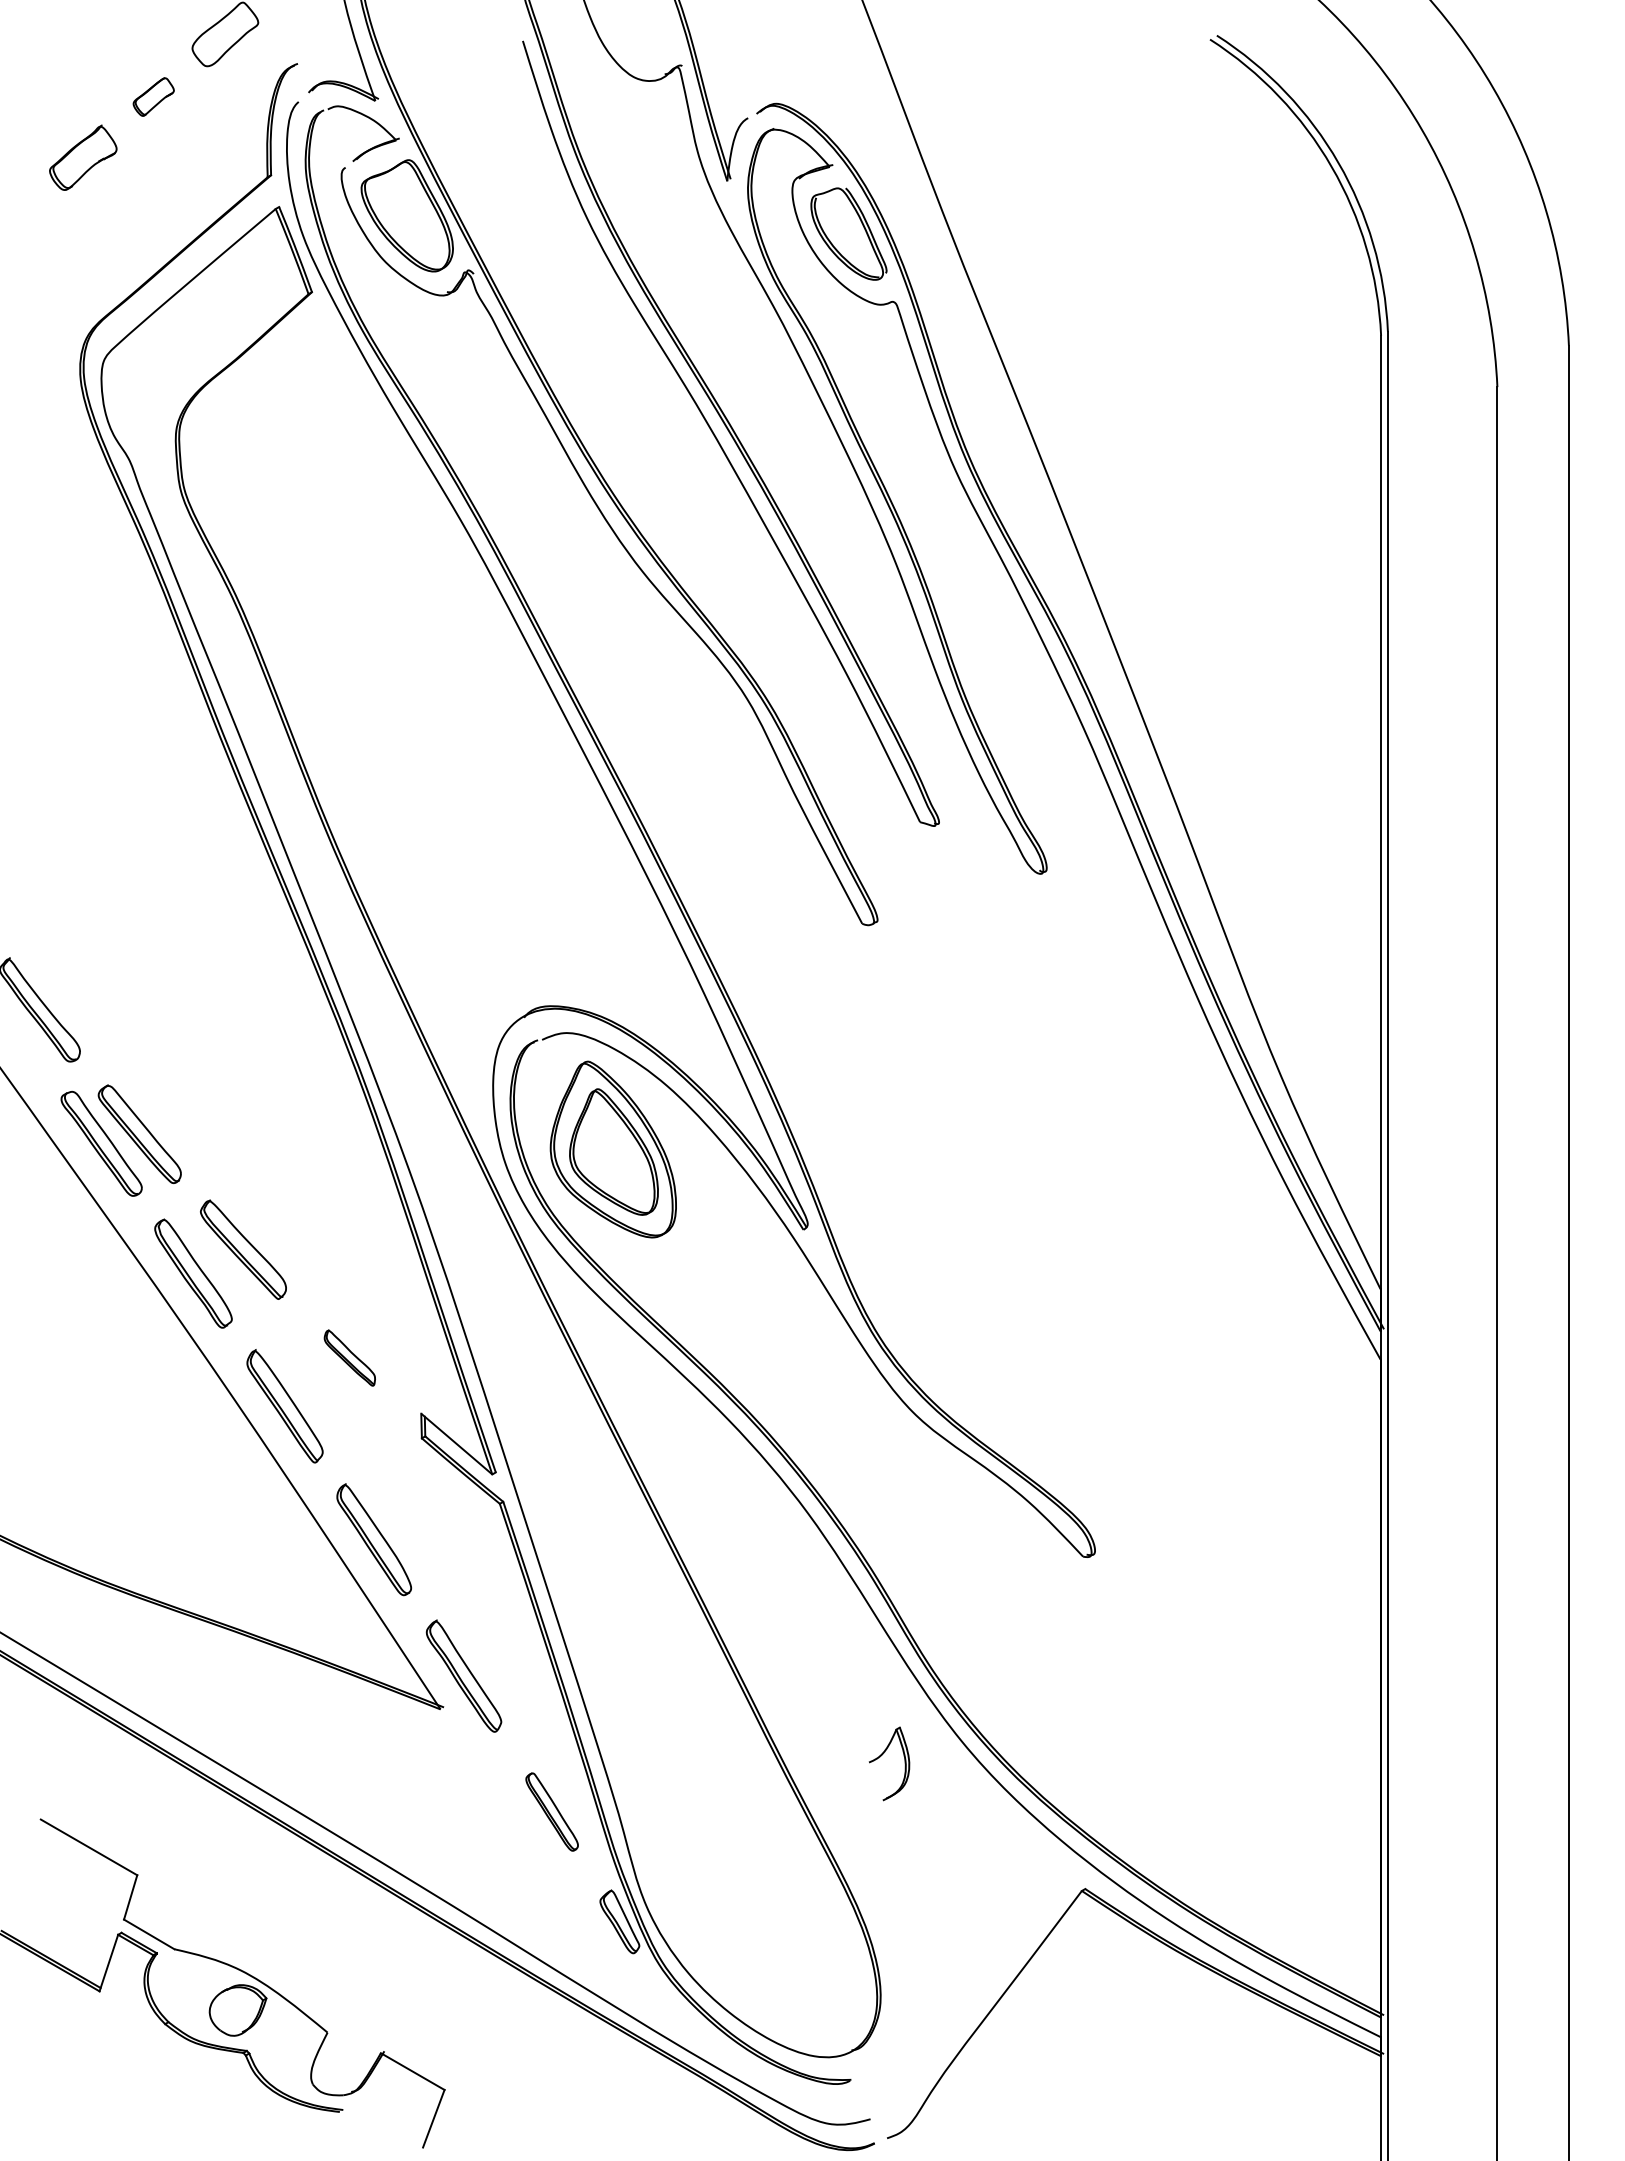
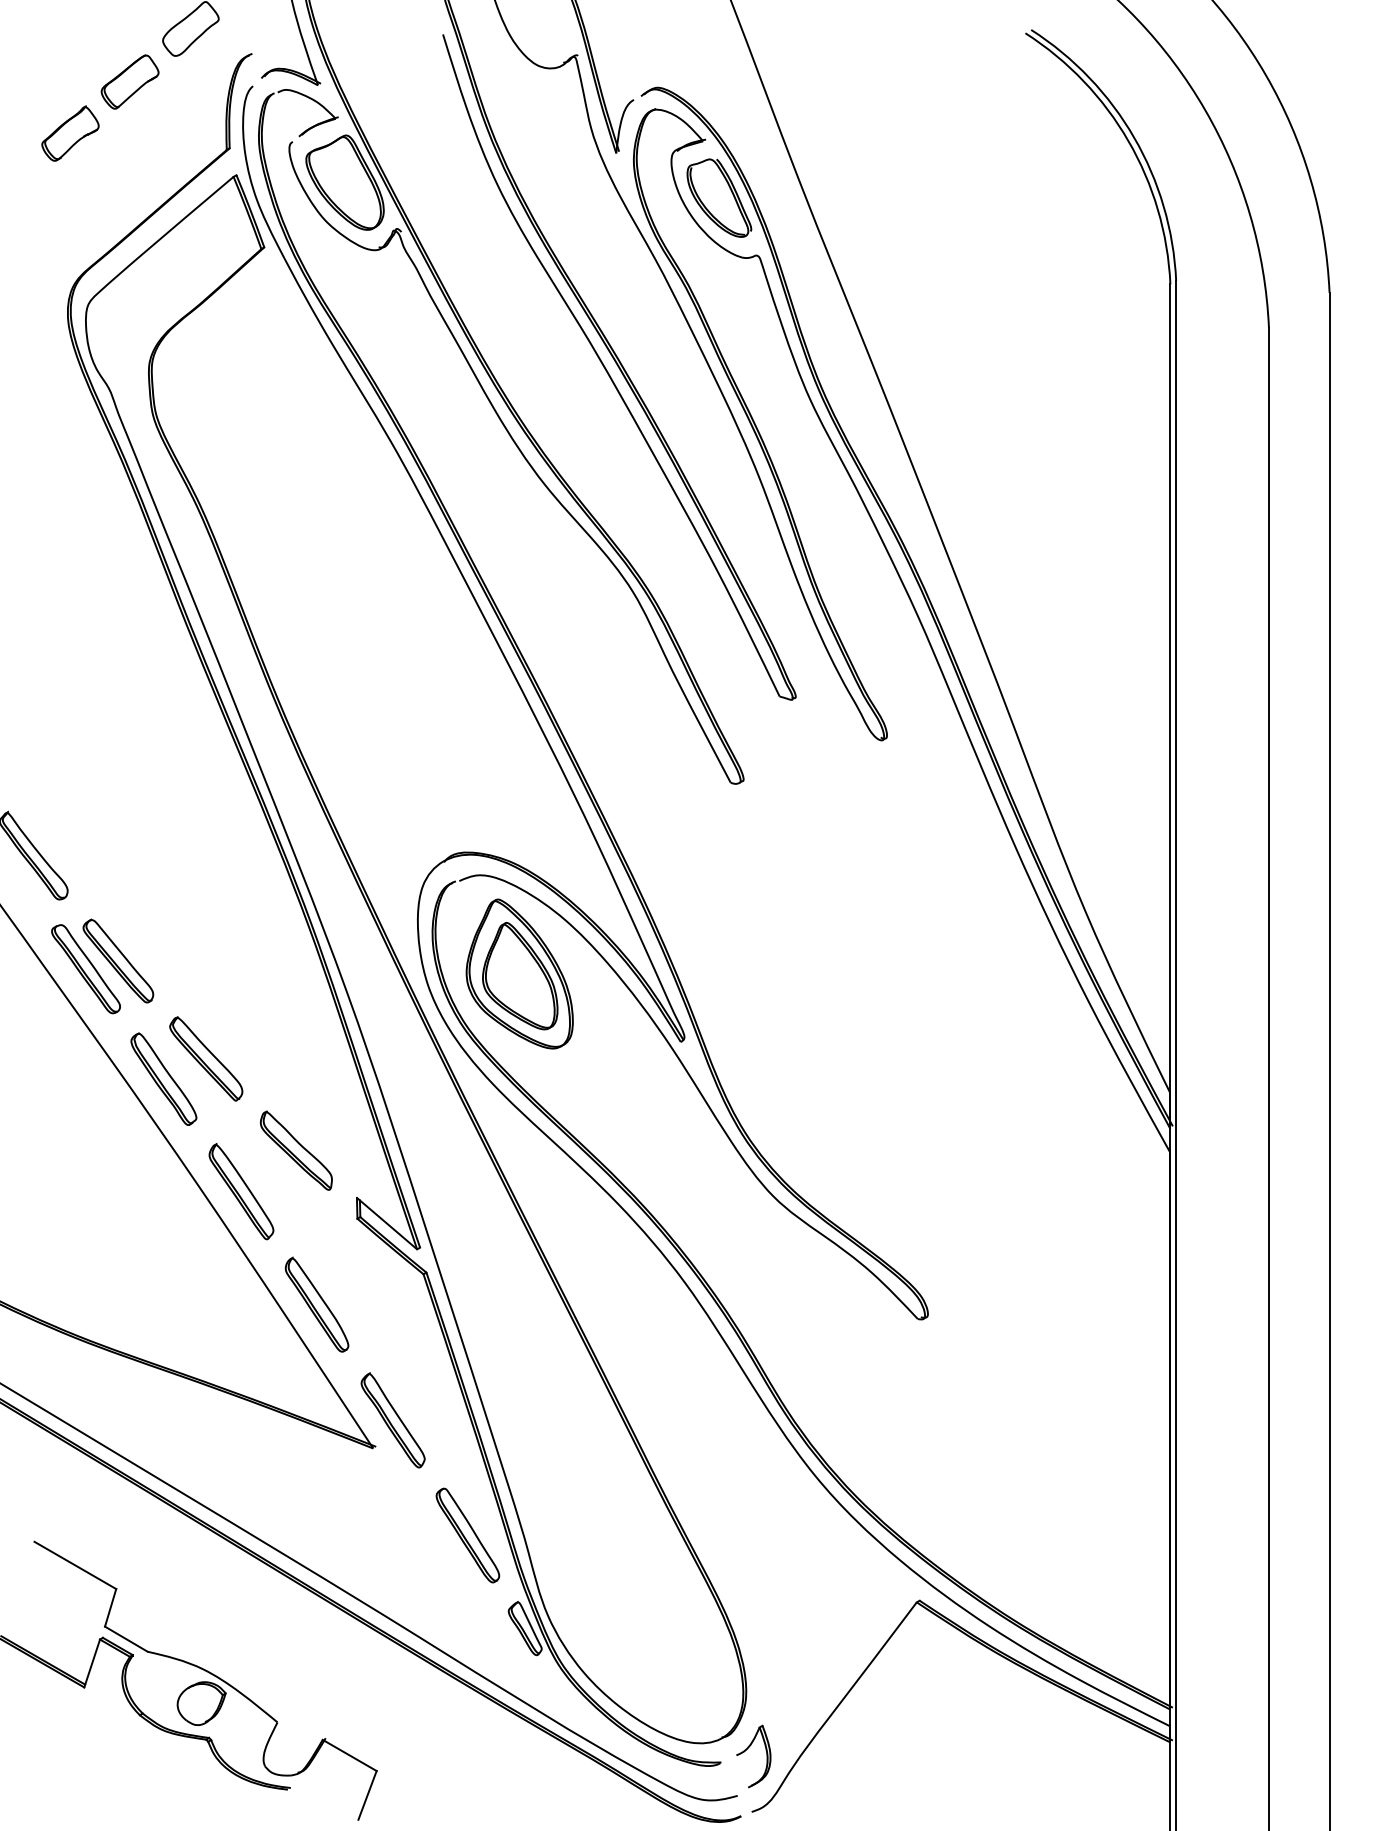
part: (153, 96) -> (129, 81), size x1.67
part: (349, 1357) -> (296, 1150), size x1.67
part: (882, 1755) -> (747, 1749), moved
part: (551, 1811) -> (467, 1535), size x1.43

